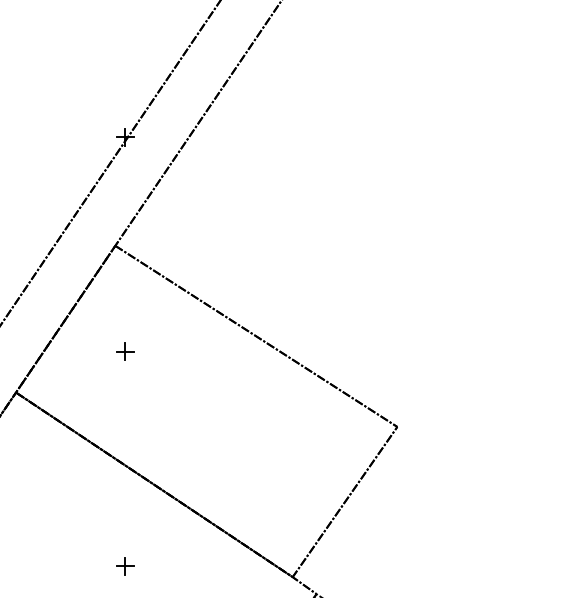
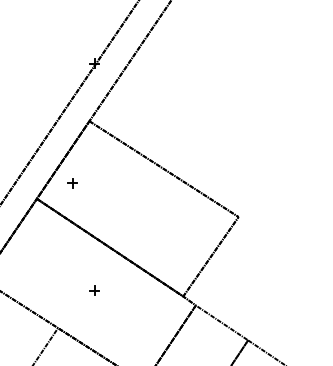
part: (124, 352) -> (72, 183), moved

